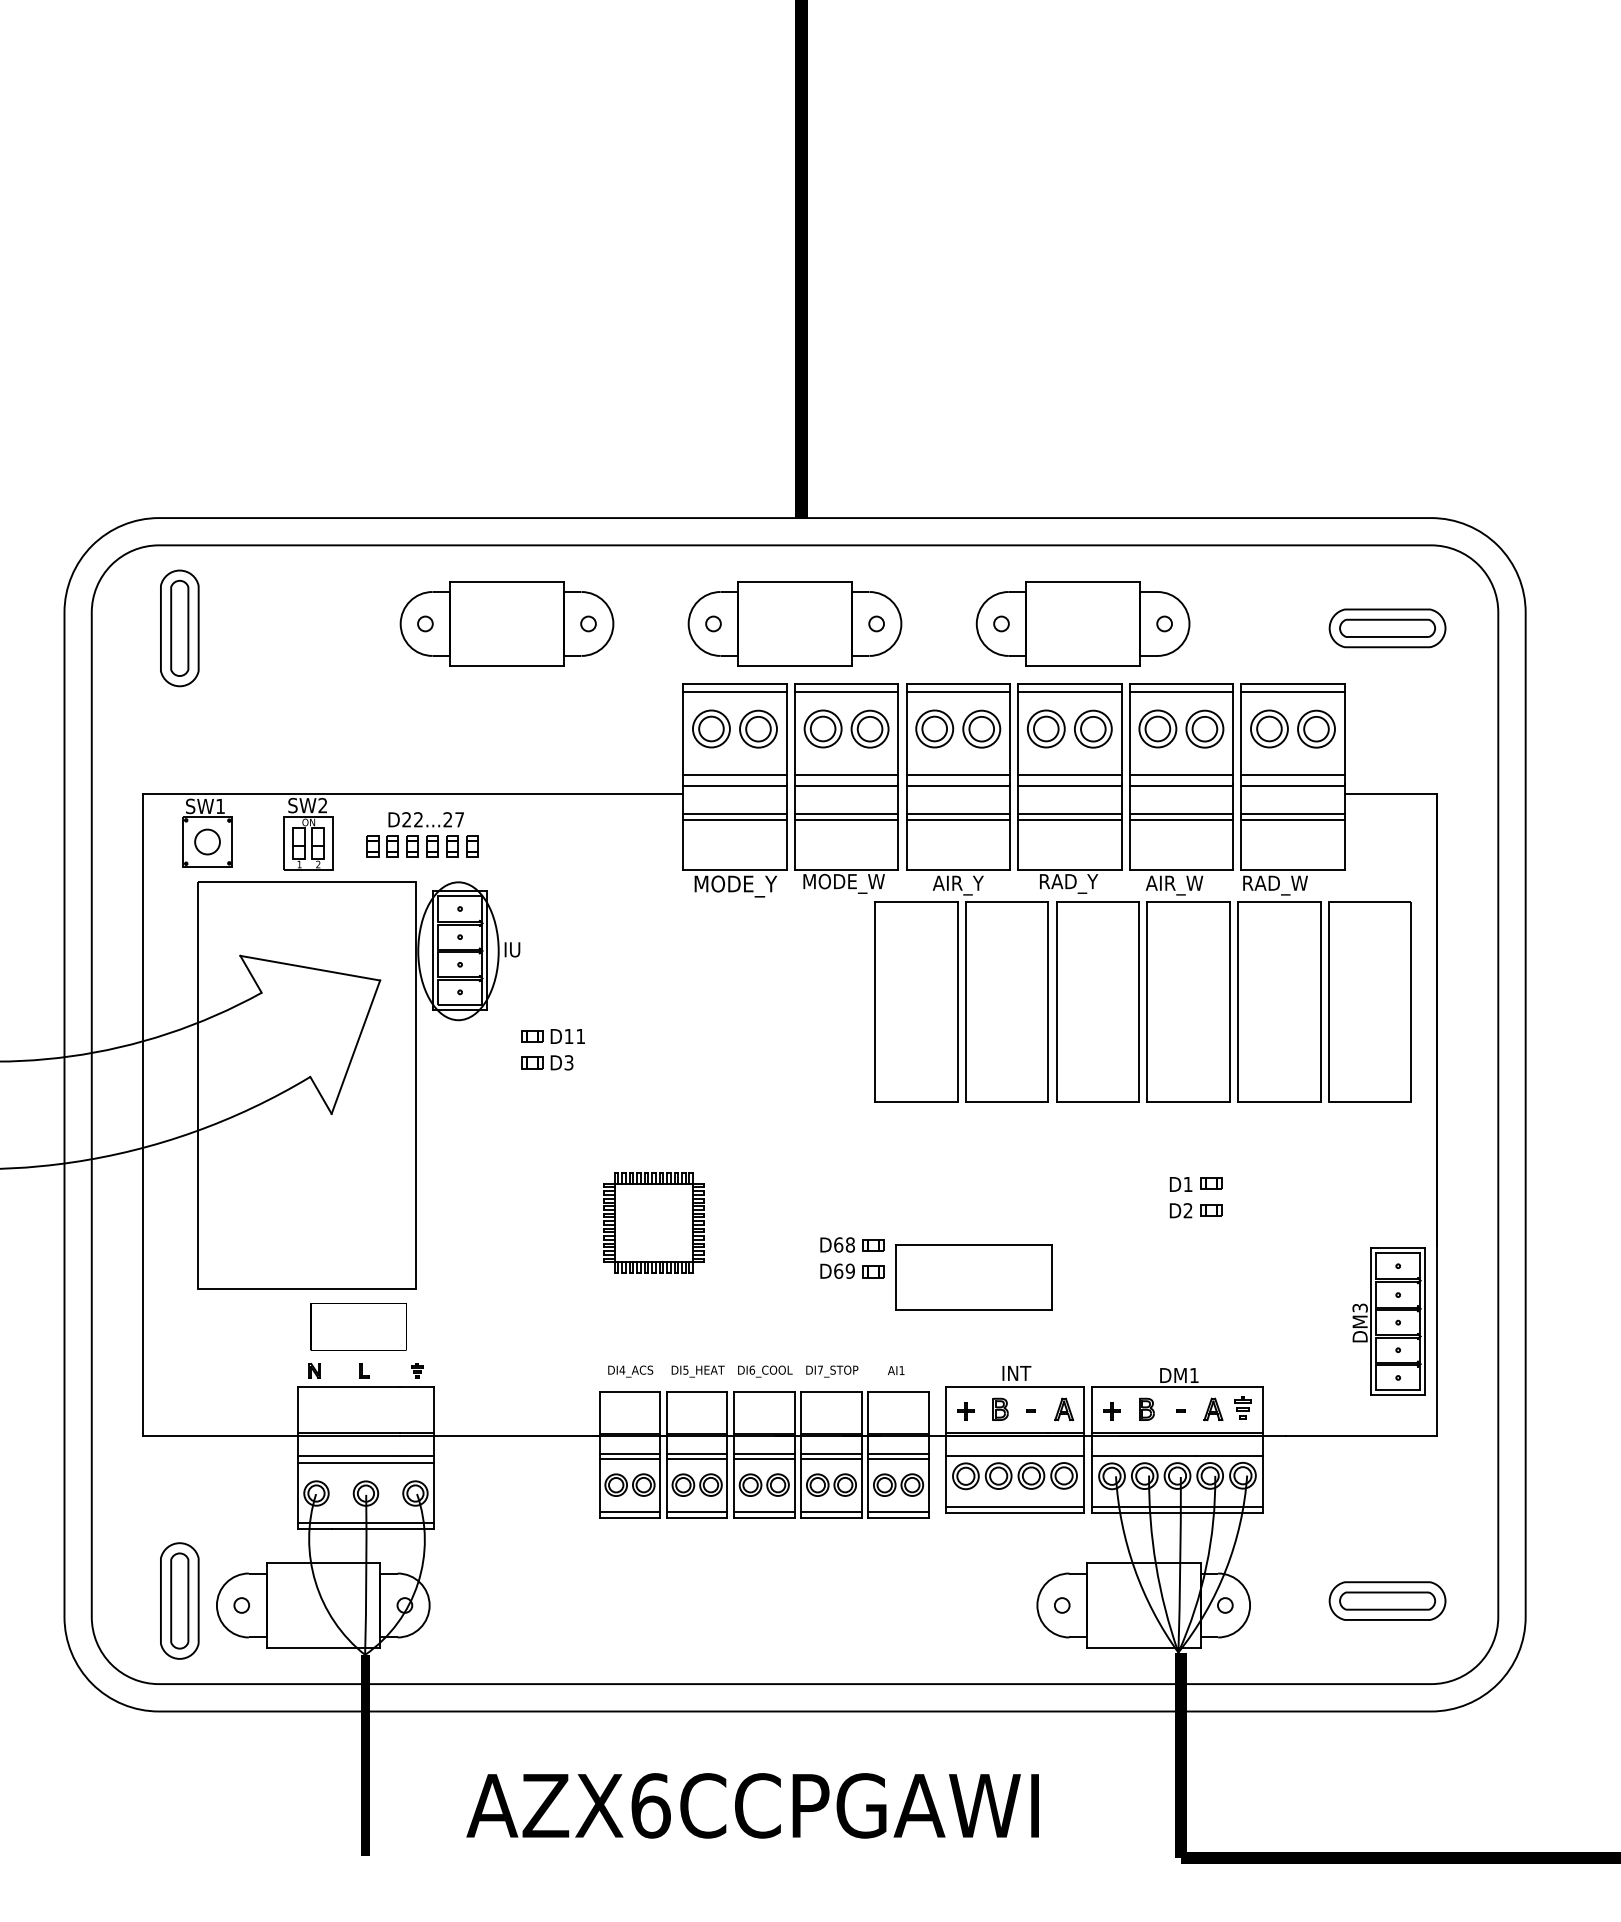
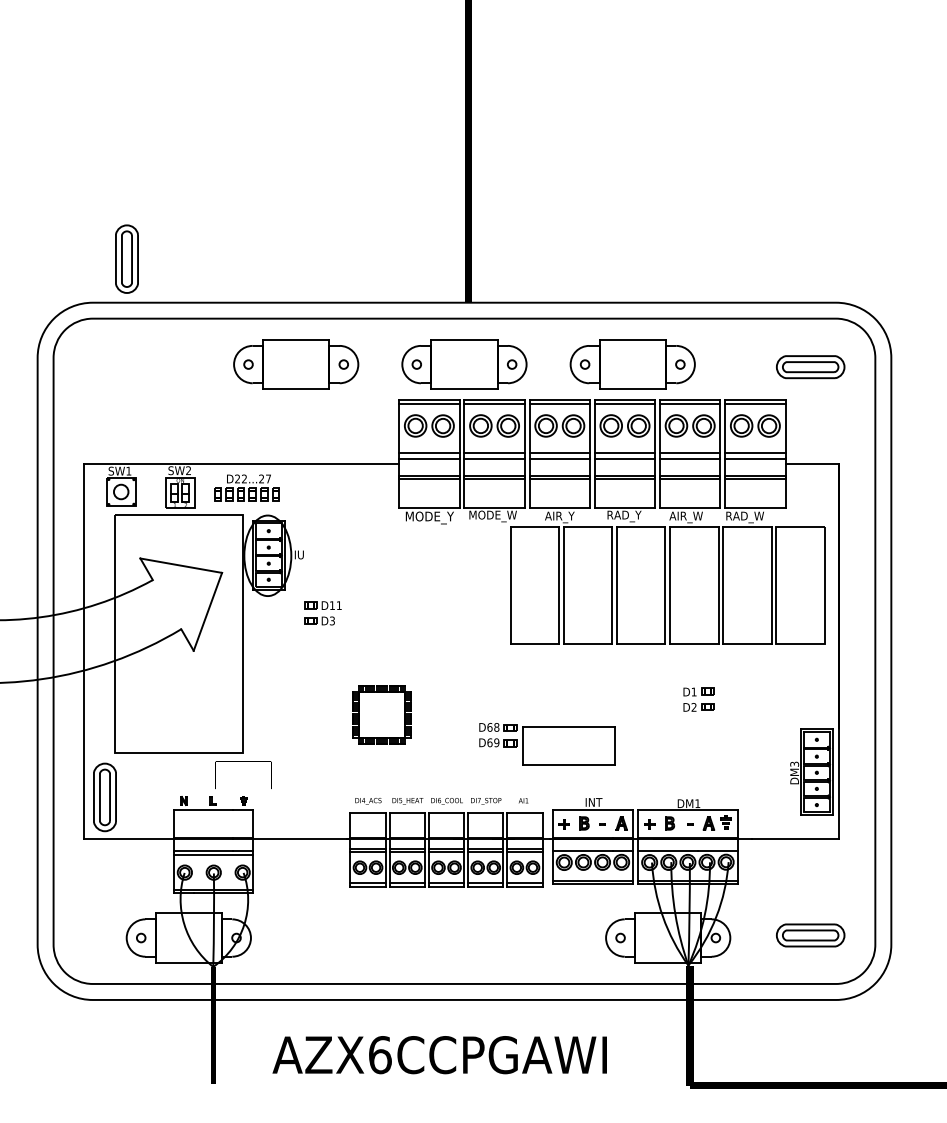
part: (178, 627) -> (126, 258), moved
part: (358, 1303) -> (243, 761), moved
part: (178, 1601) -> (104, 797), moved

